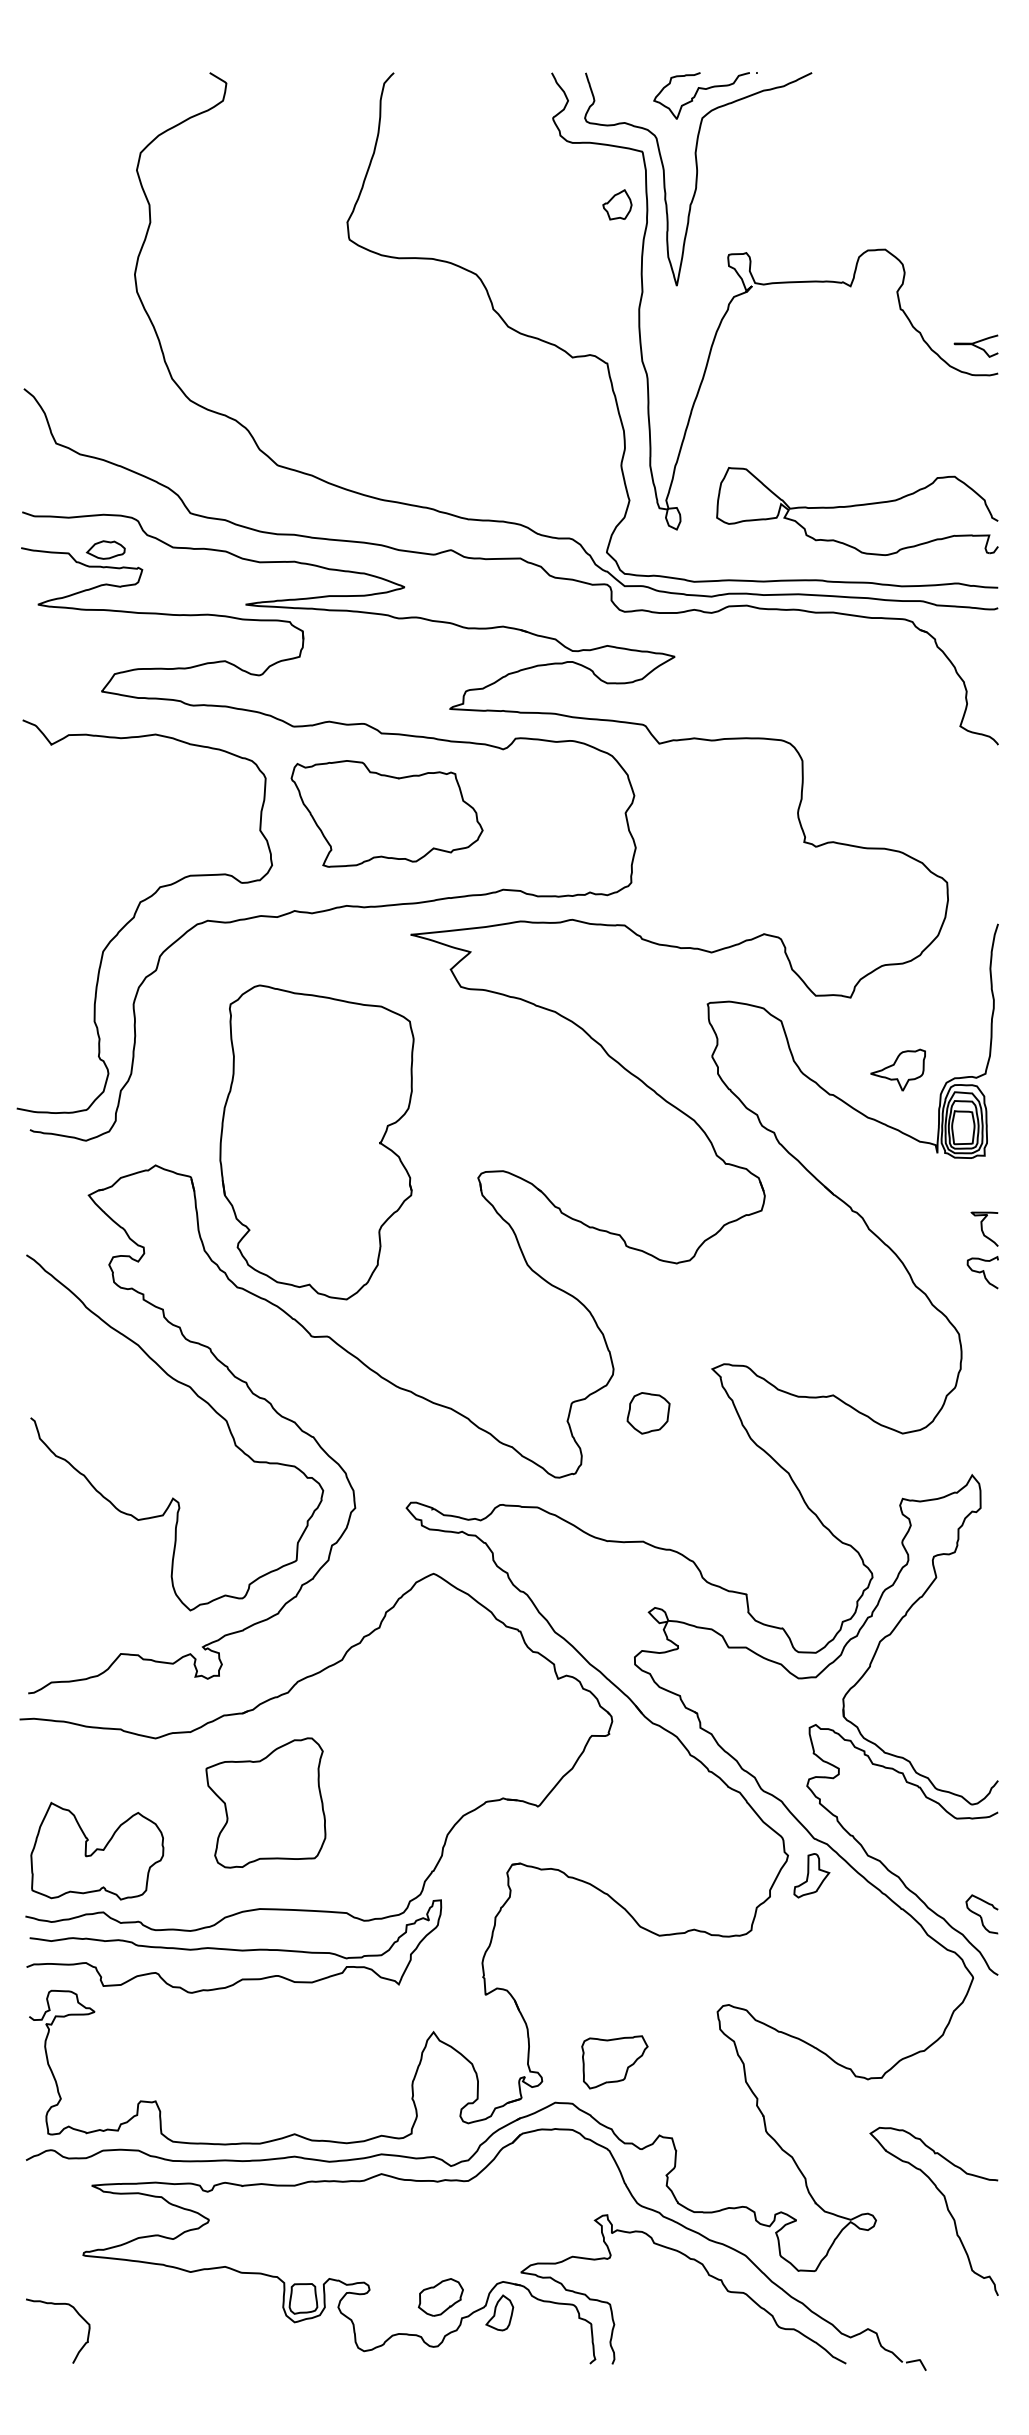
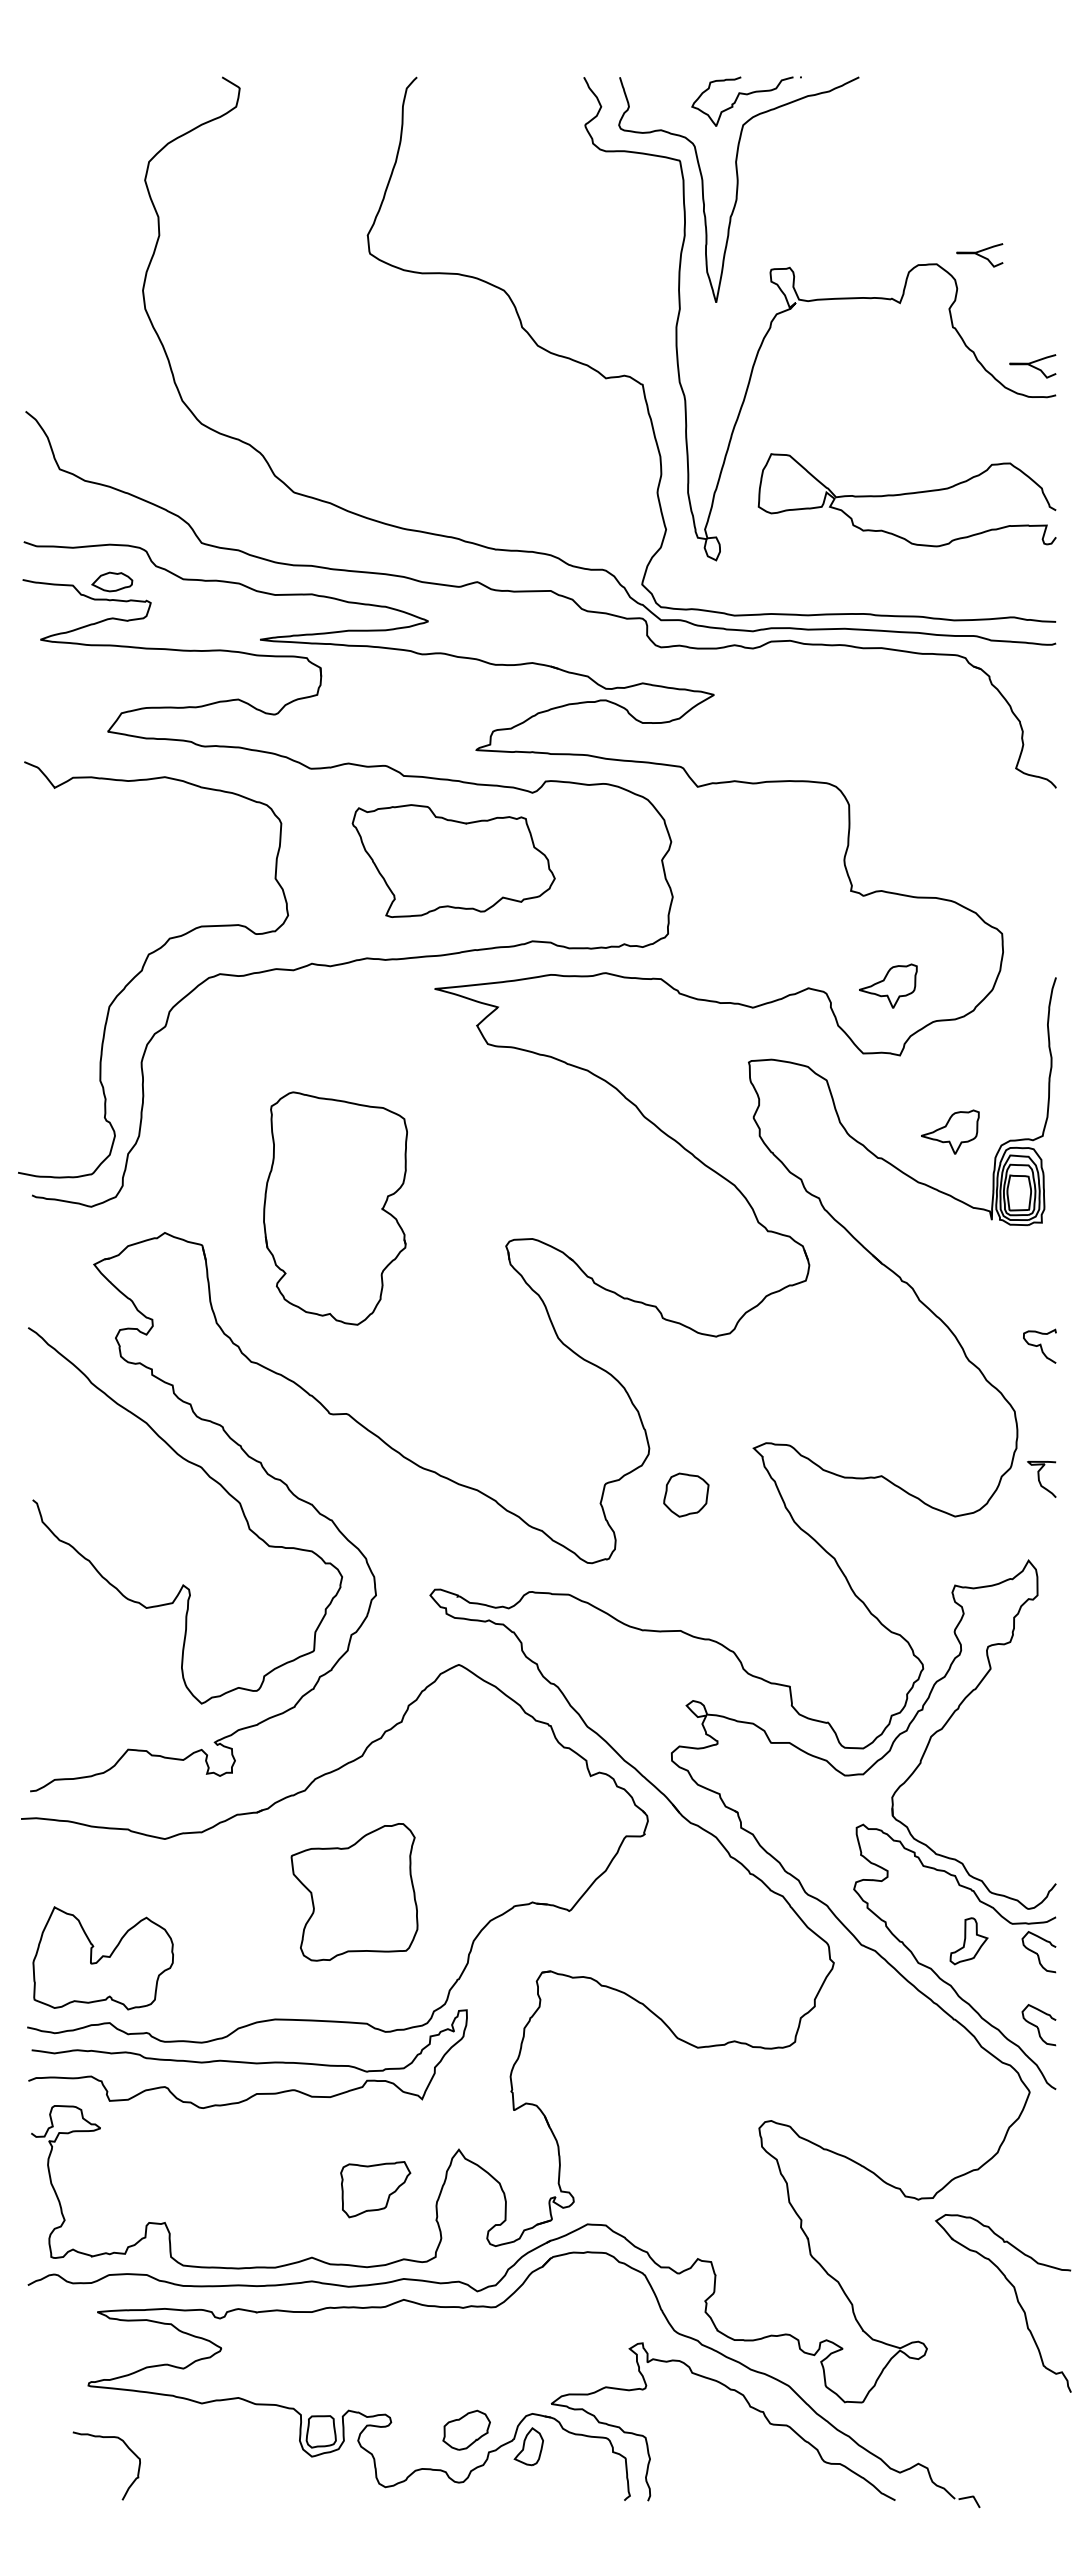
part: (617, 204) -> (653, 216), removed
curve: (925, 241) -> (979, 255), added
part: (856, 511) -> (906, 500), moved
part: (386, 813) -> (453, 860), moved
part: (839, 931) -> (888, 985), added
part: (316, 1142) -> (335, 1208), size x0.7
curve: (982, 1228) -> (1039, 1478), moved
part: (265, 1803) -> (354, 1892), moved
curve: (980, 1846) -> (1037, 1953), added
part: (811, 1875) -> (968, 1941), moved
part: (614, 2062) -> (375, 2189), moved
curve: (946, 2207) -> (1016, 2299), moved
curve: (77, 2314) -> (127, 2448), moved

